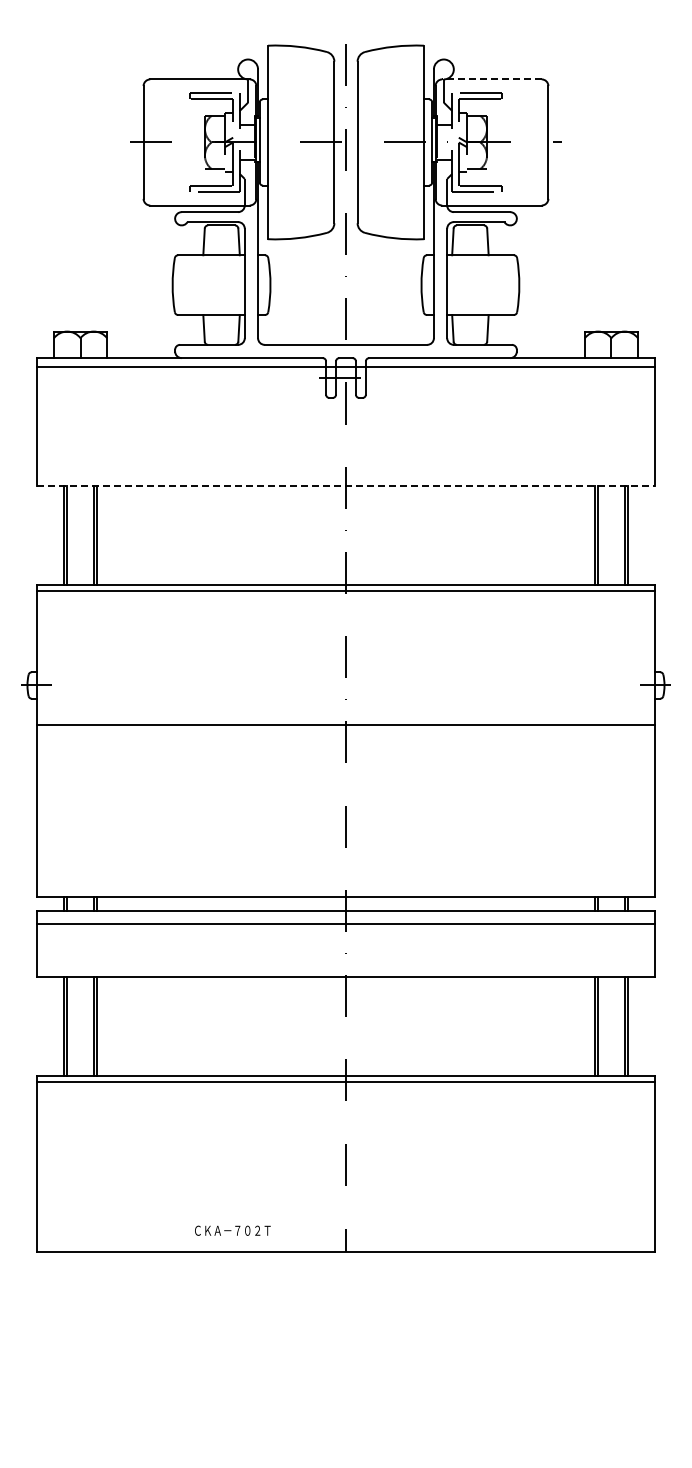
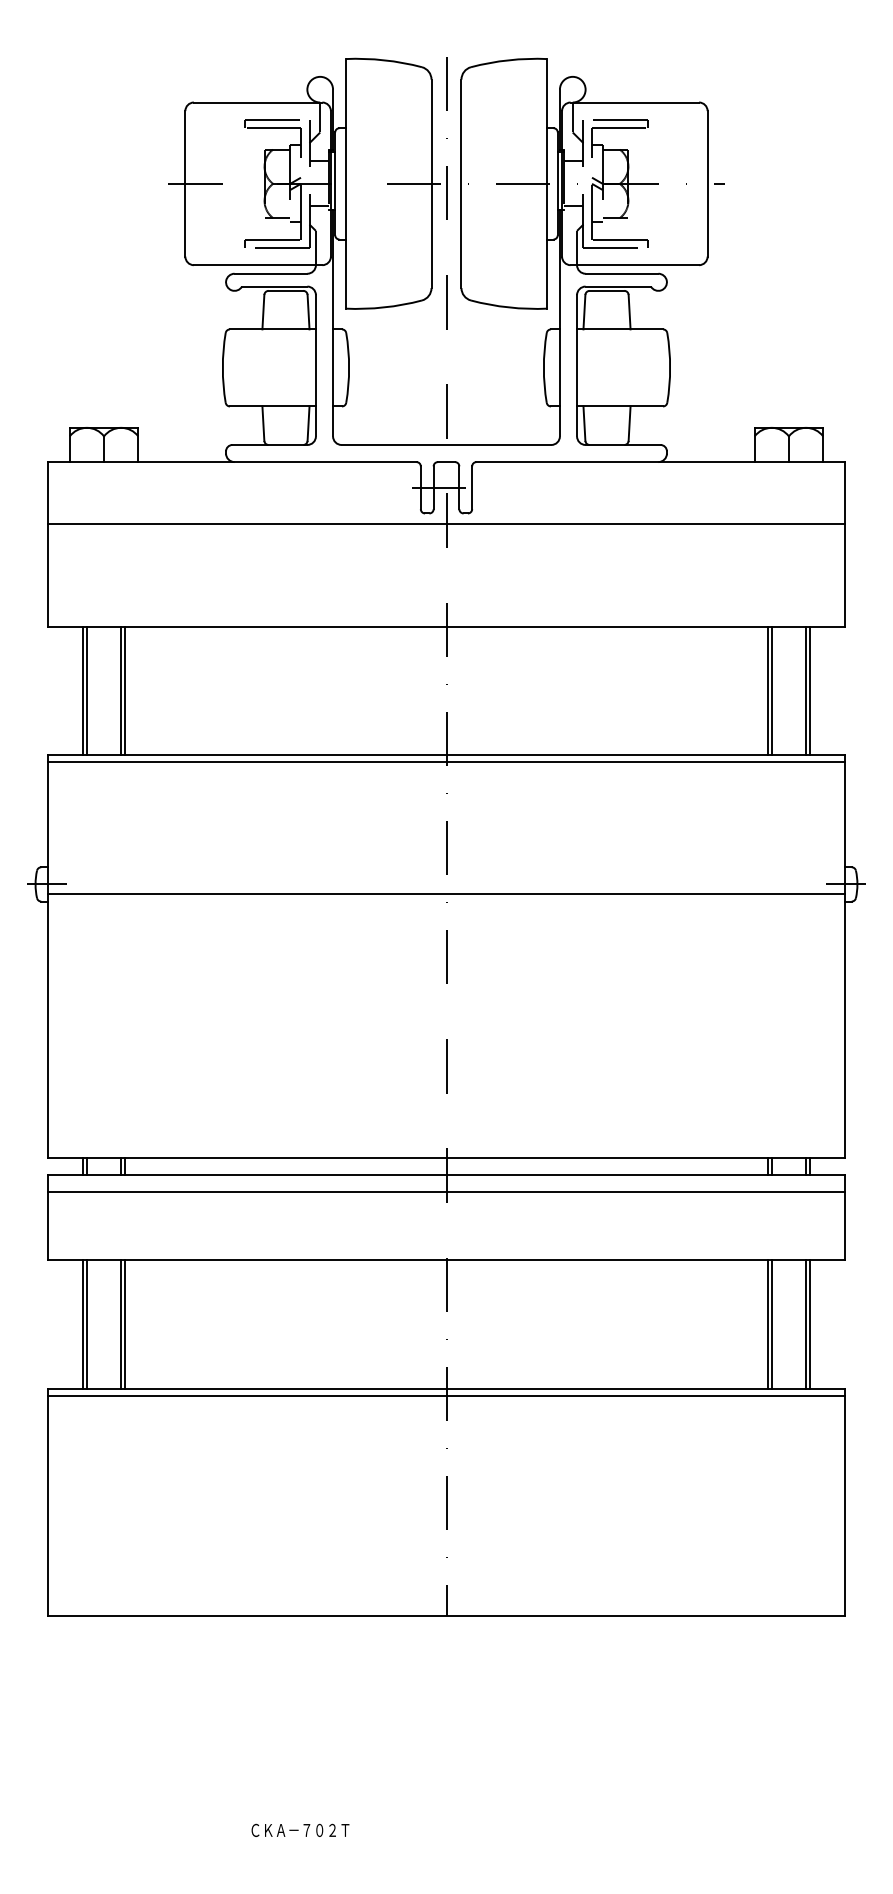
line: (491, 79) -> (634, 102), dashed -> solid
line: (345, 367) -> (445, 524), moved
line: (345, 485) -> (445, 626), dashed -> solid
line: (345, 724) -> (445, 893), moved
text: (232, 1230) -> (300, 1830), moved

